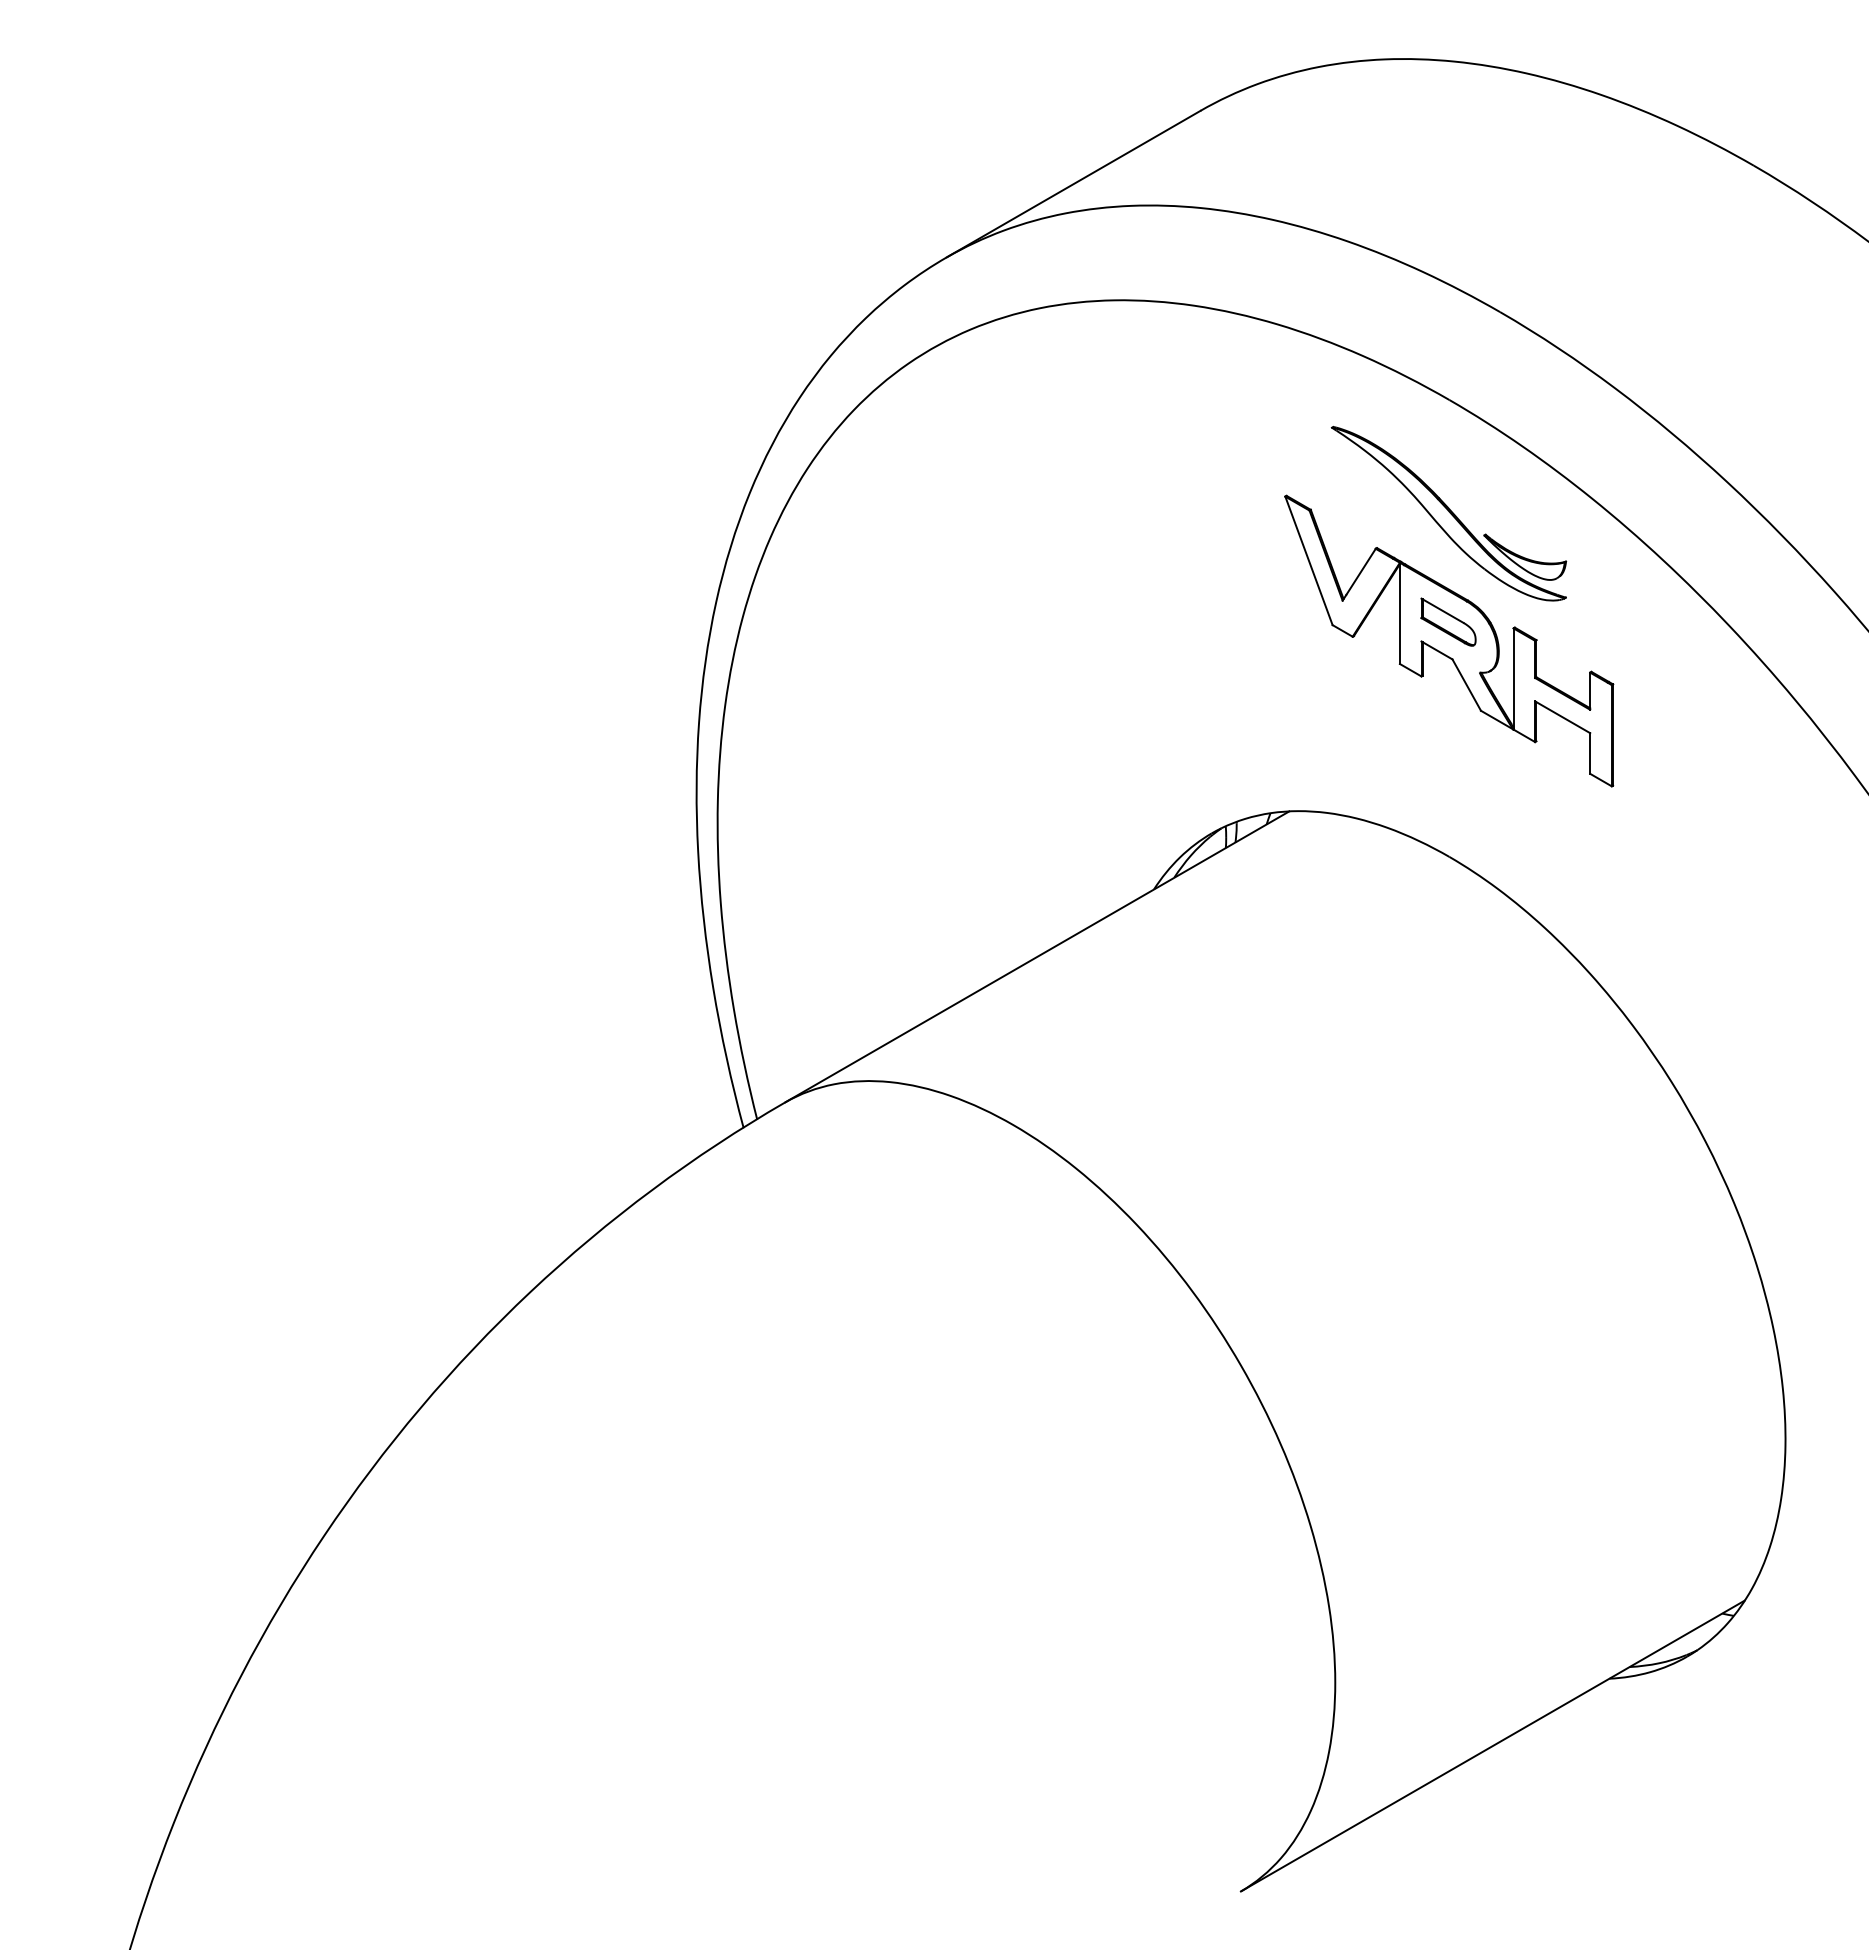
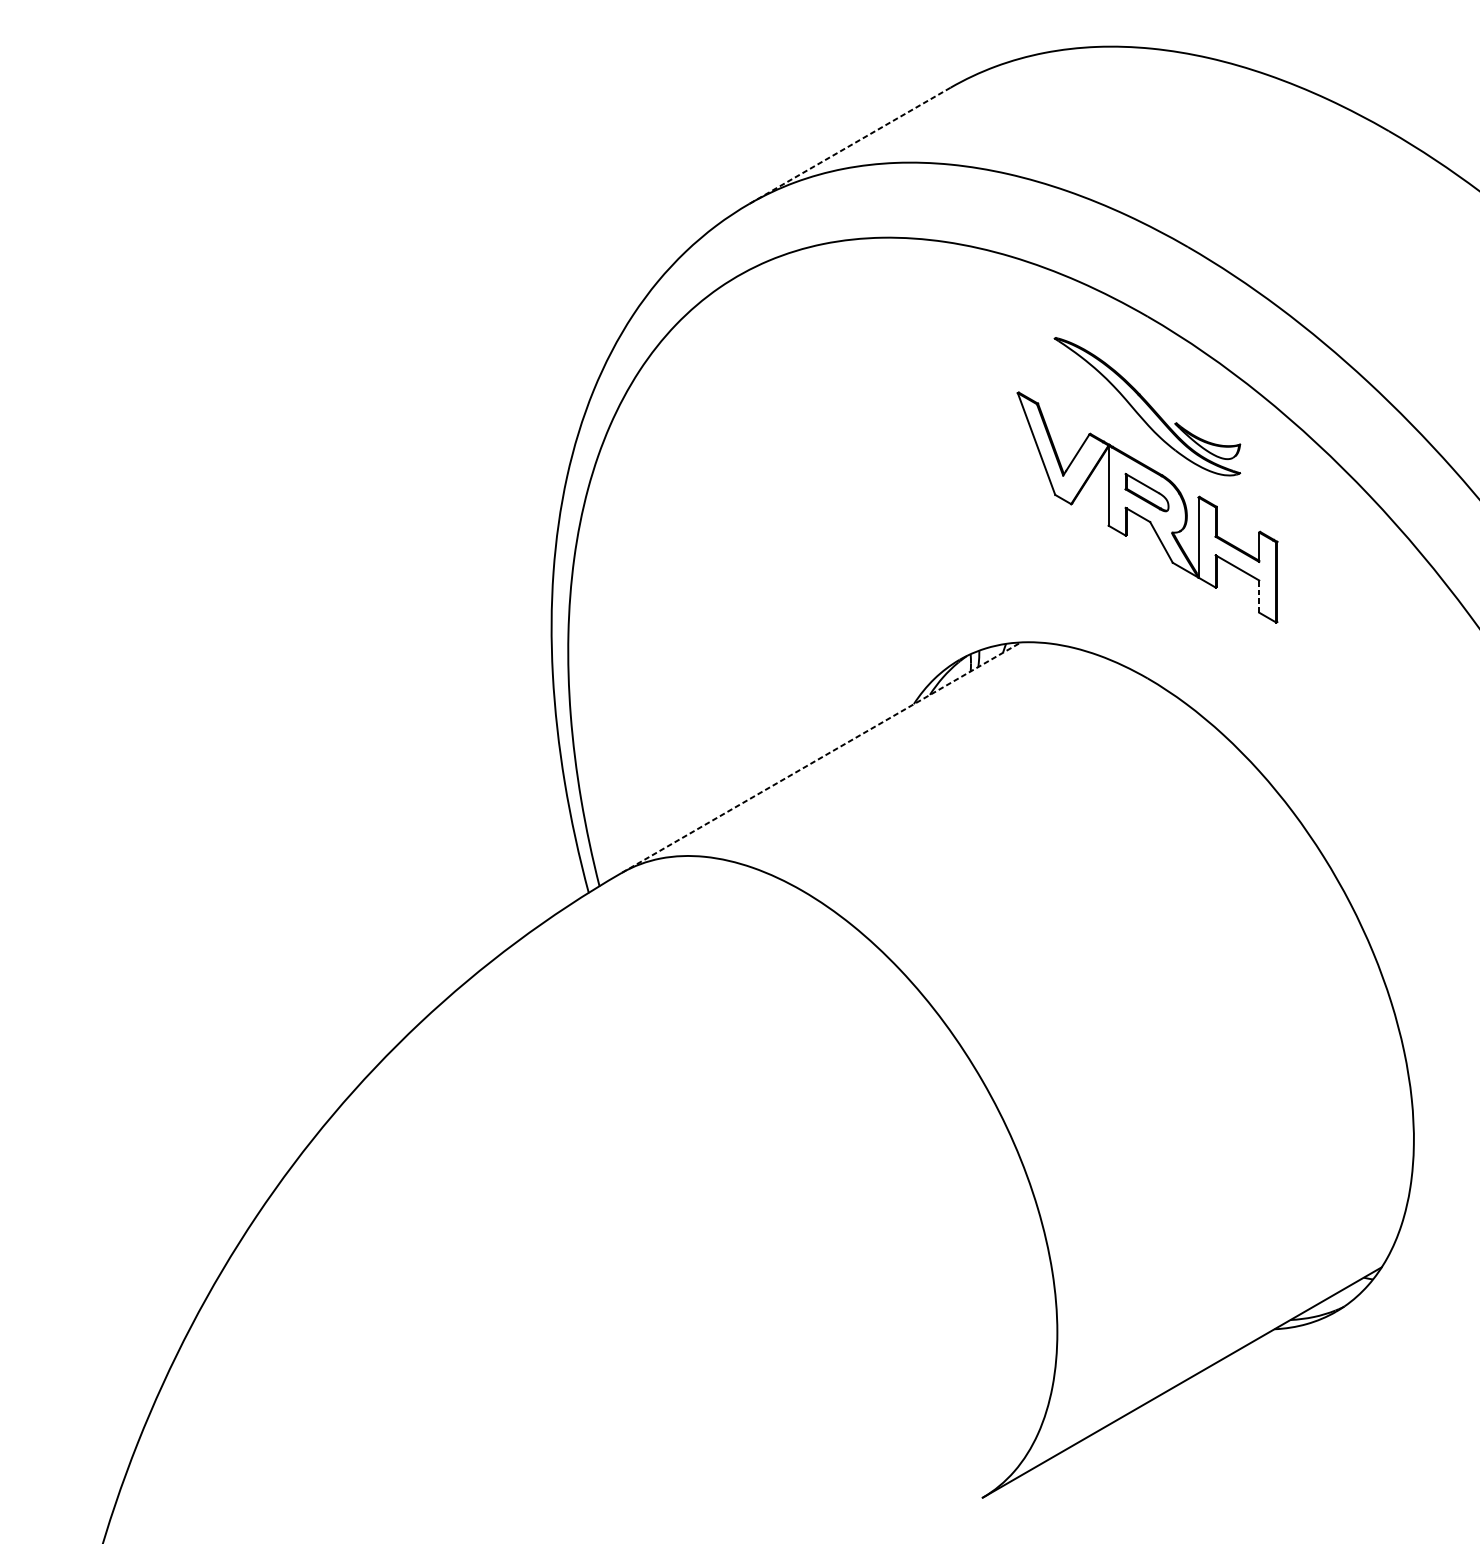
line: (1073, 184) -> (850, 146), solid -> dashed
line: (1590, 753) -> (1259, 596), solid -> dashed
line: (1037, 956) -> (821, 757), solid -> dashed

